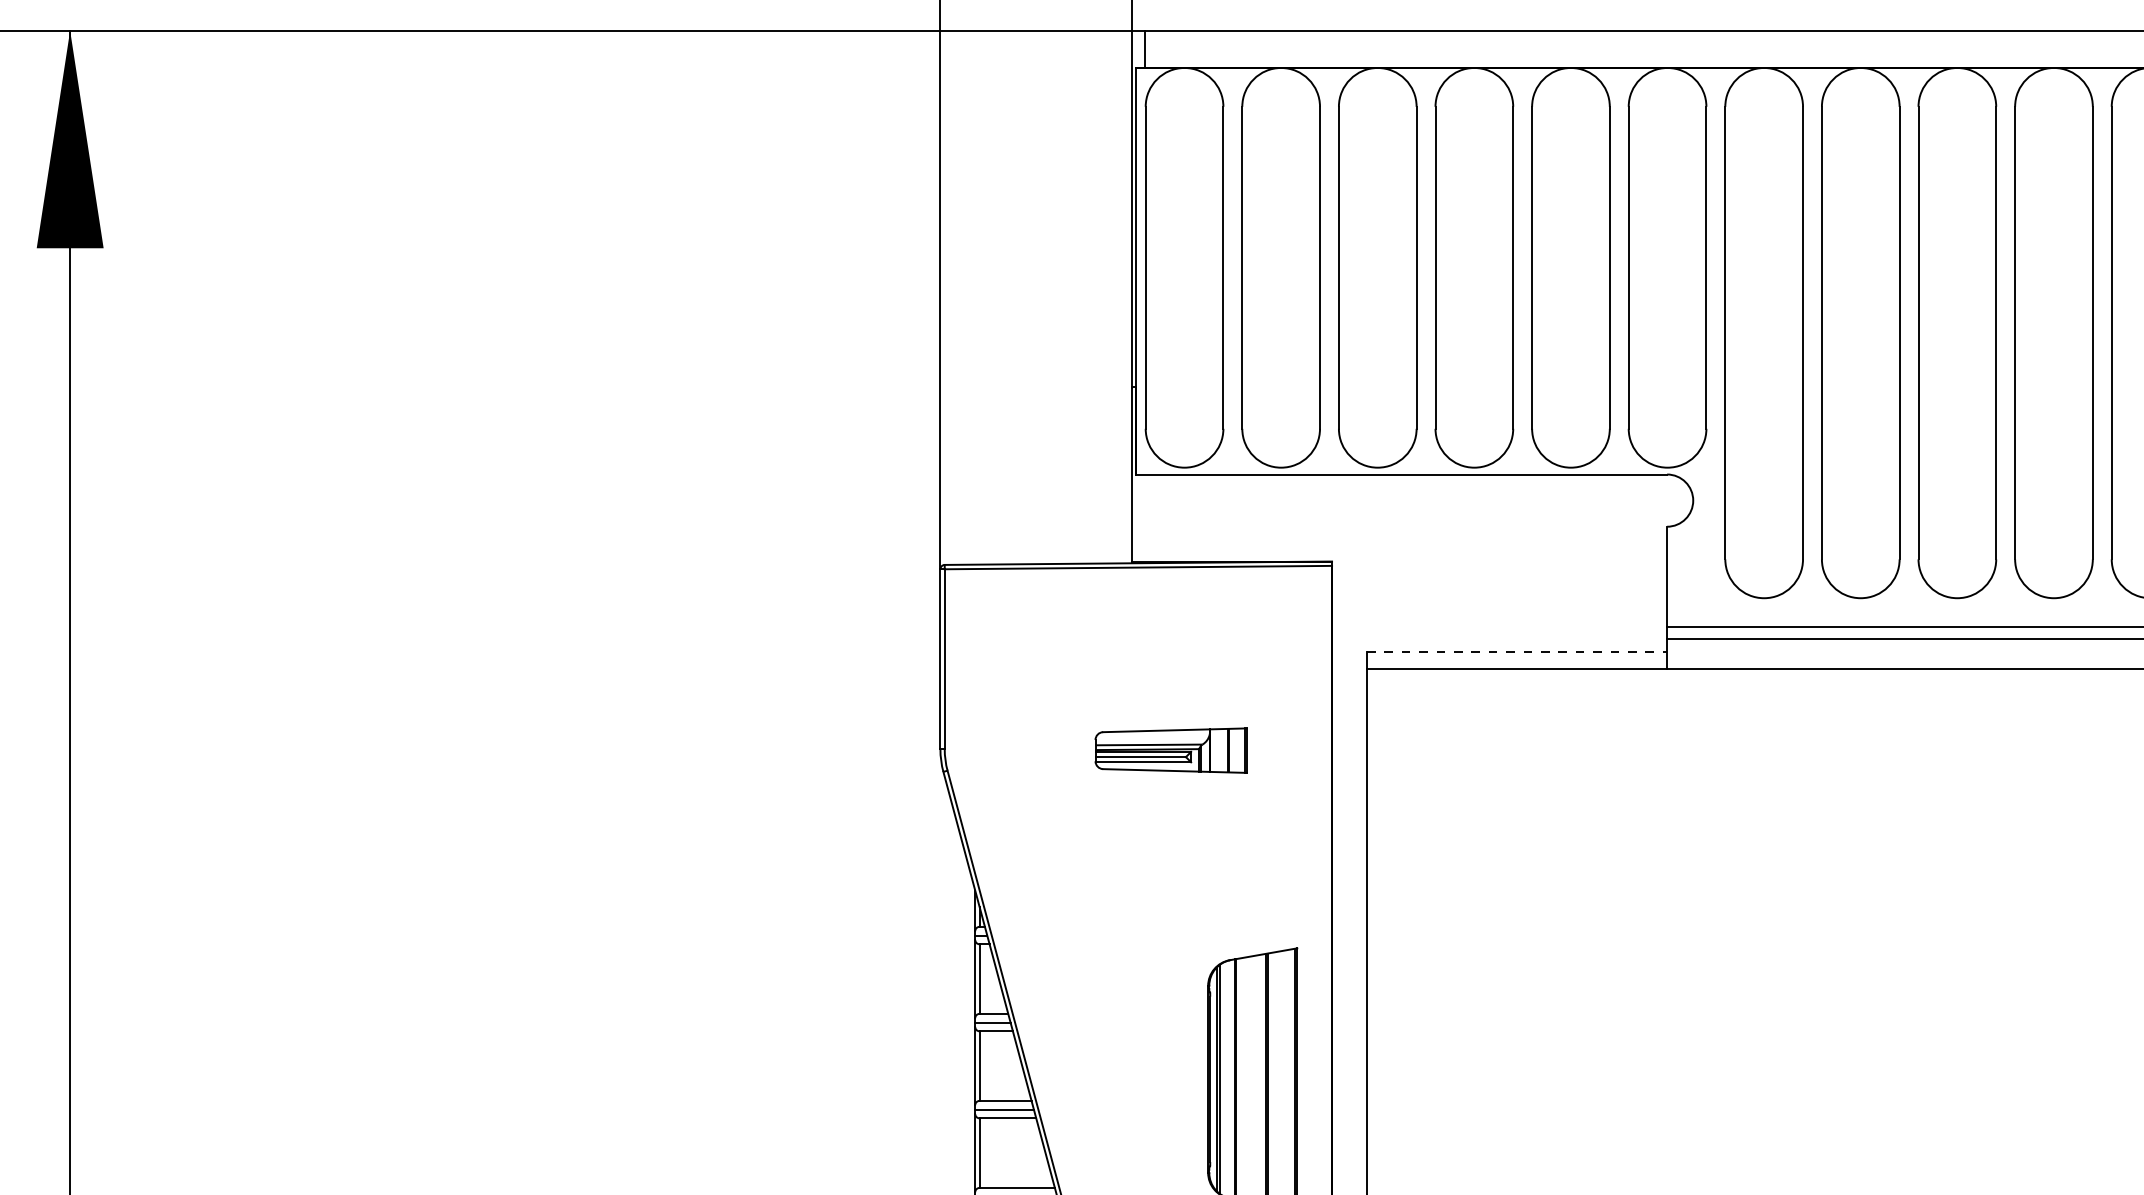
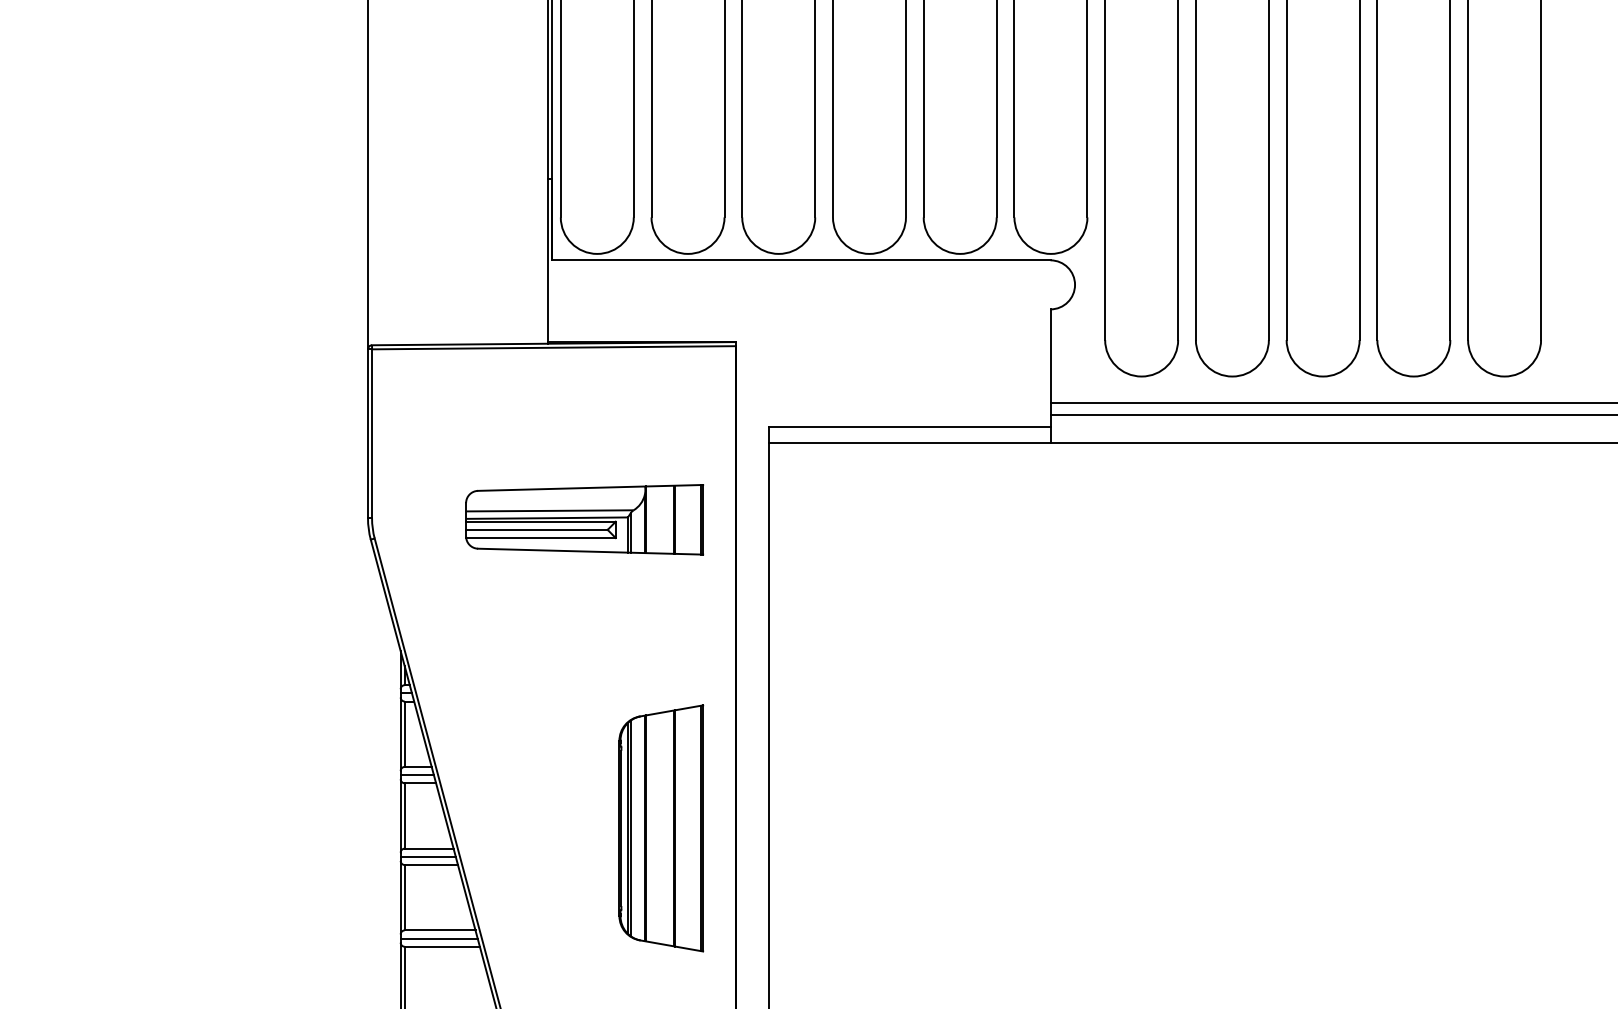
line: (1517, 652) -> (909, 427), dashed -> solid
part: (1171, 750) -> (585, 519), size x1.67

